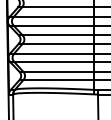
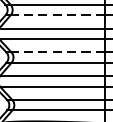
line: (58, 7) -> (58, 15), solid -> dashed
line: (58, 35) -> (58, 52), solid -> dashed

